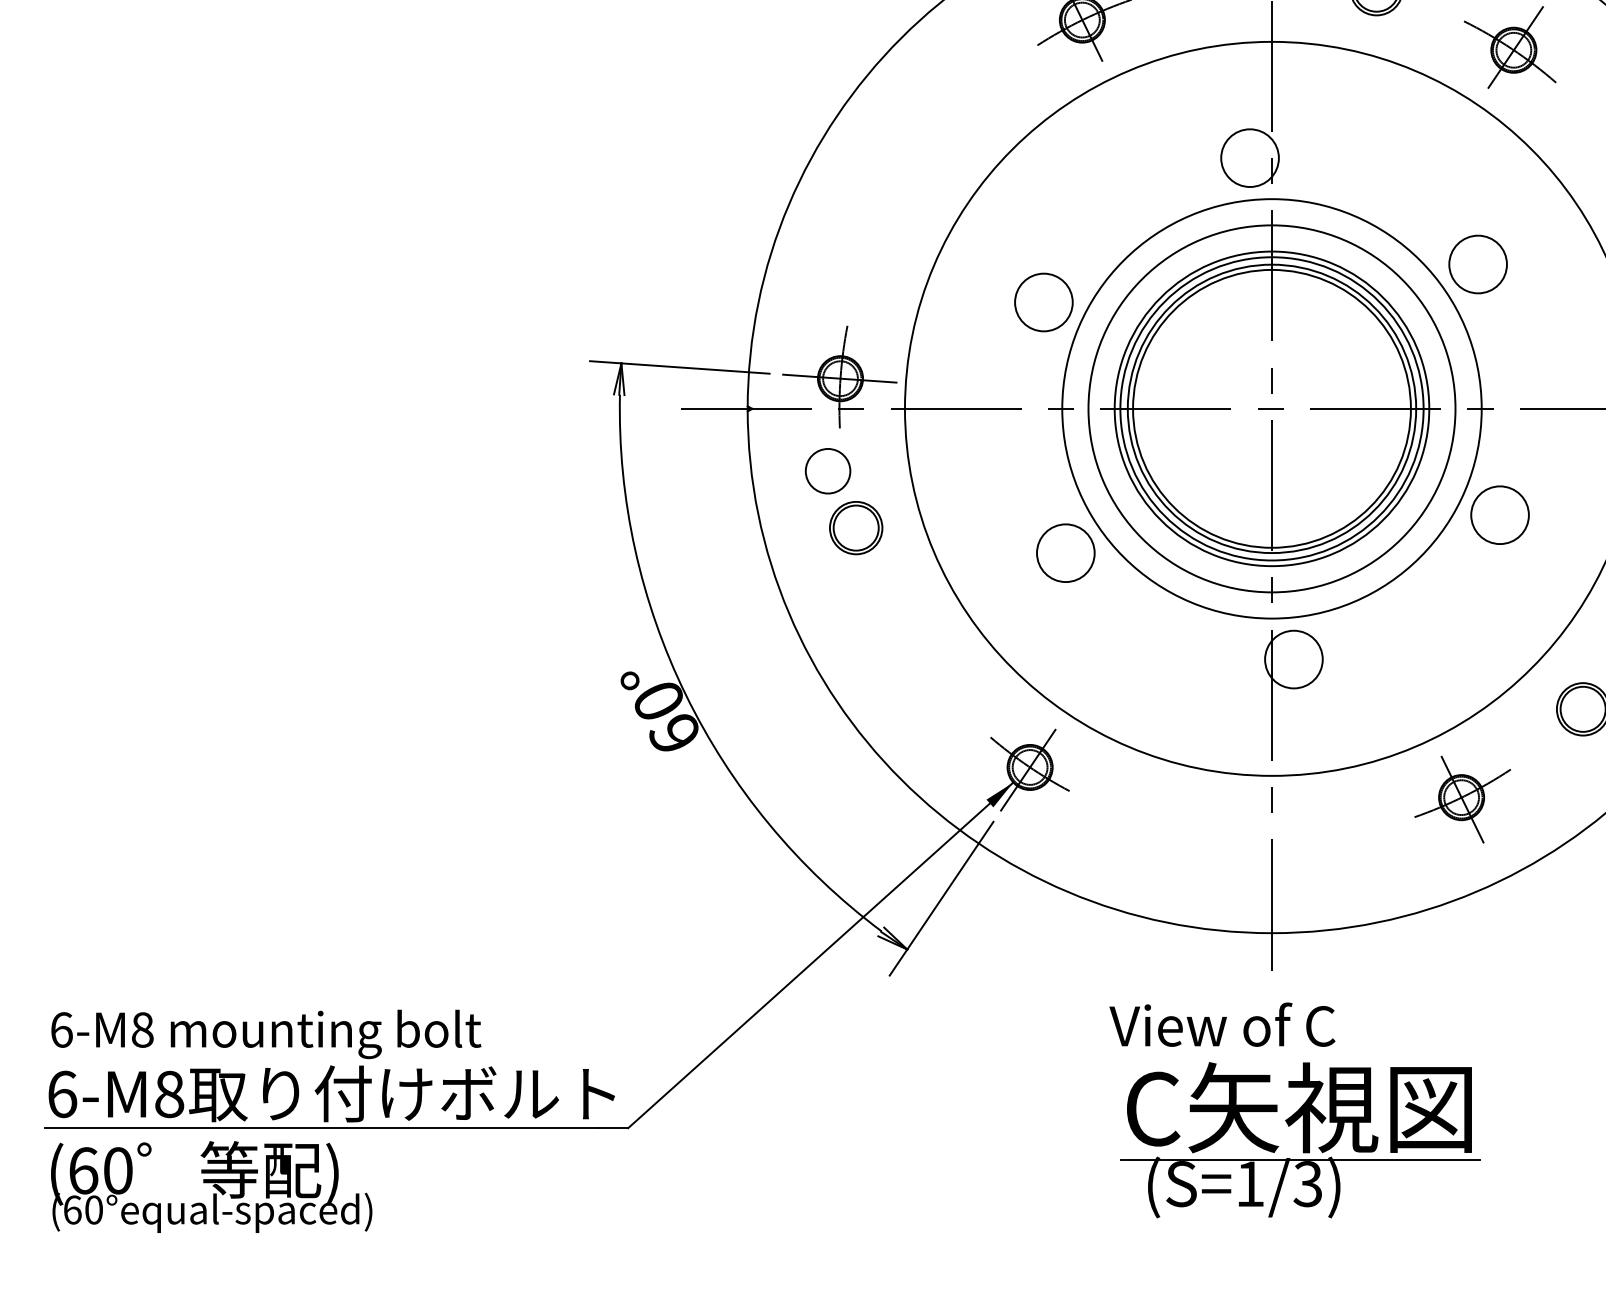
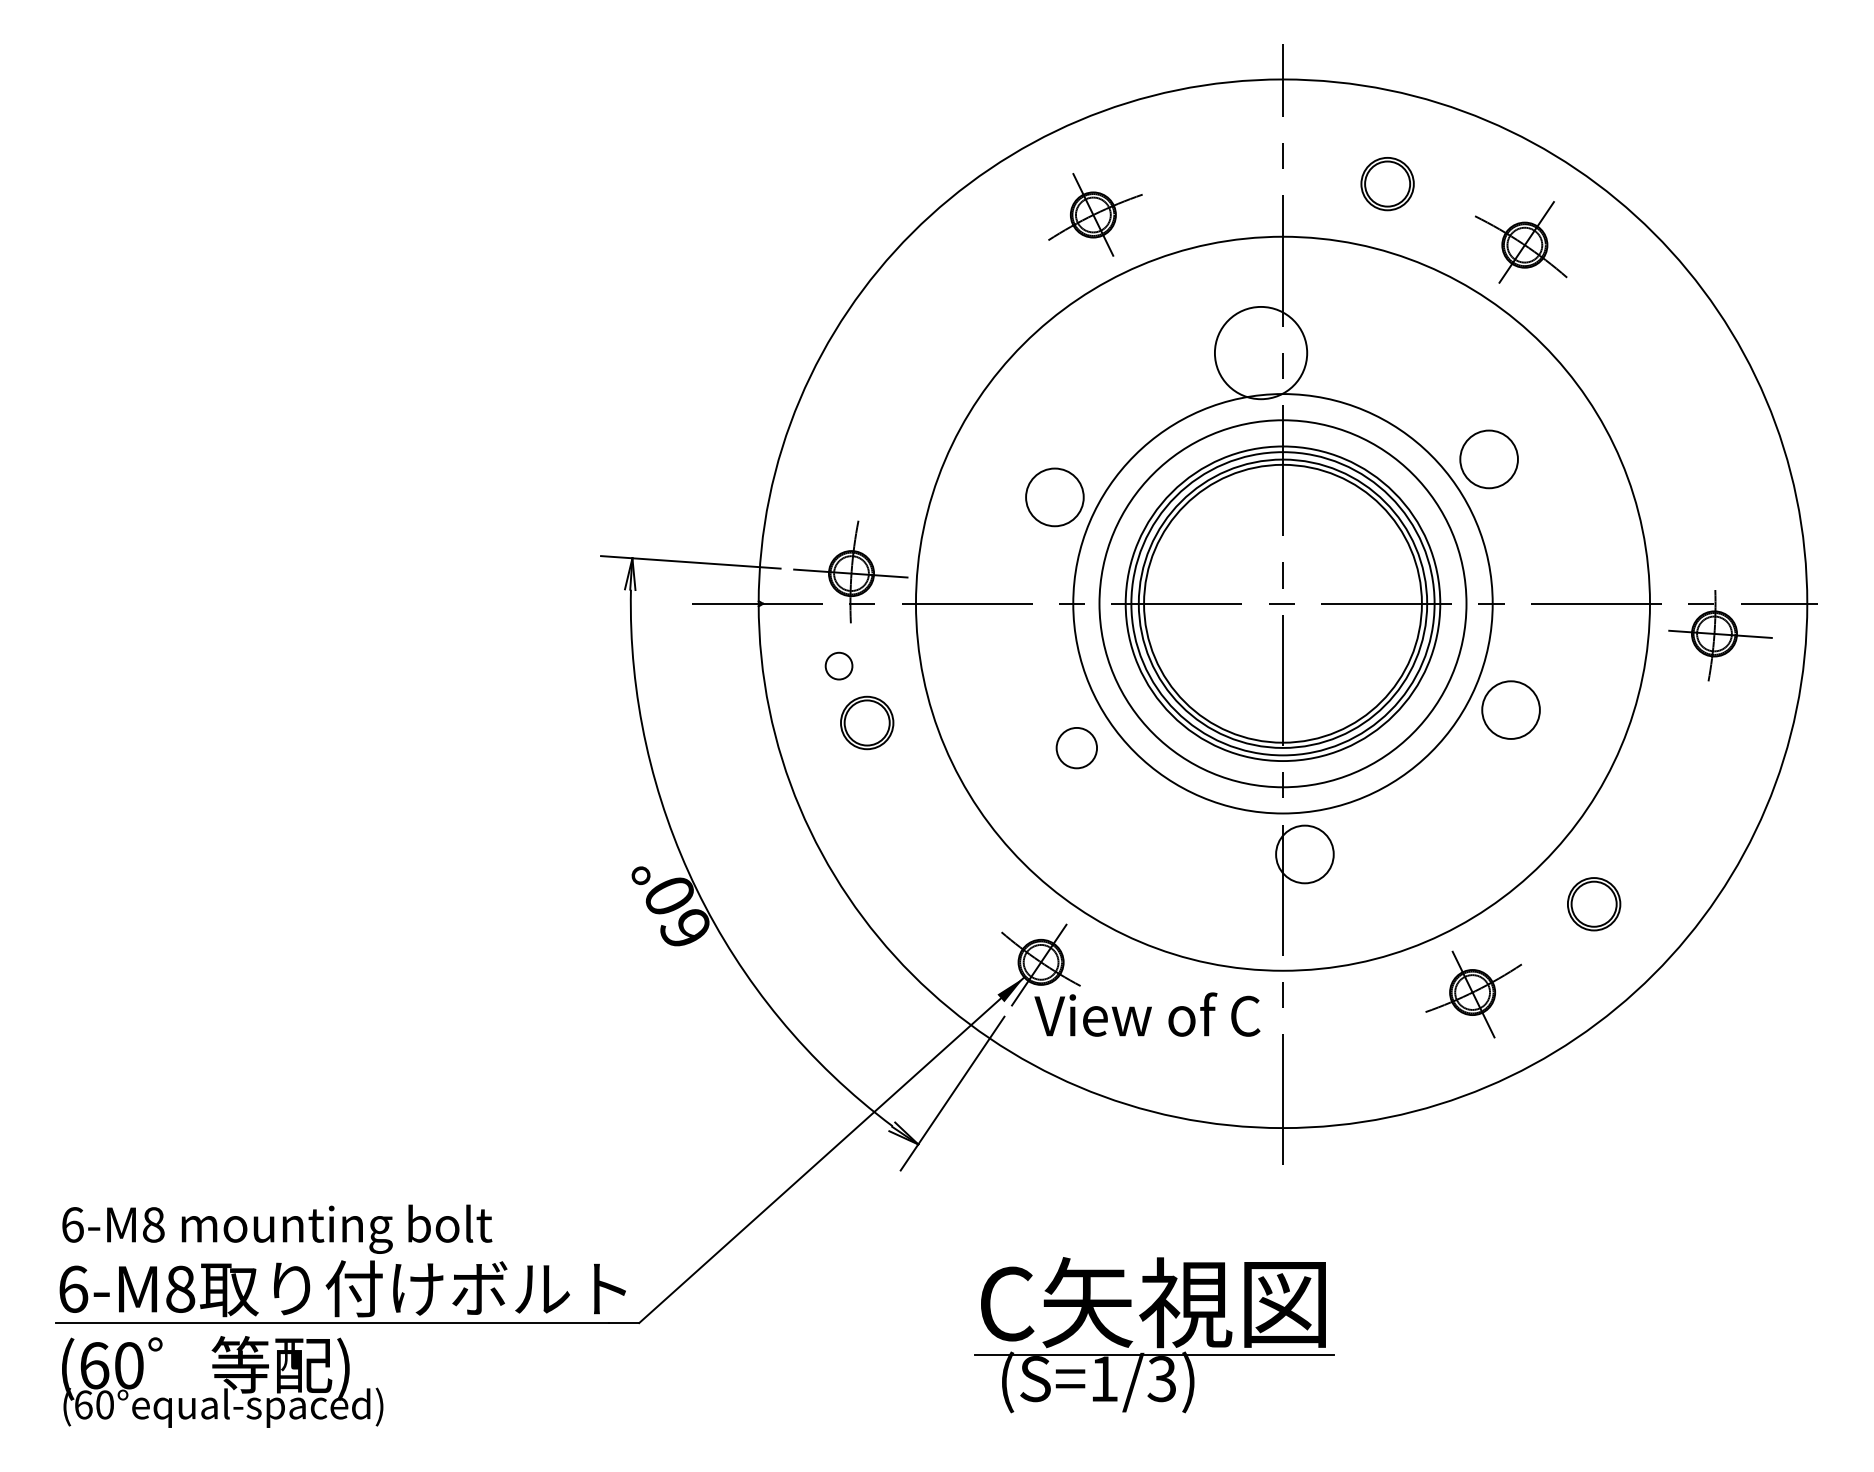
circle: (1249, 157) -> (1260, 352), size x1.6
circle: (827, 470) -> (838, 665), size x0.6
circle: (1065, 552) -> (1076, 747), size x0.7
text: (1222, 1024) -> (1147, 1014), moved
part: (1300, 1140) -> (1154, 1335), moved

